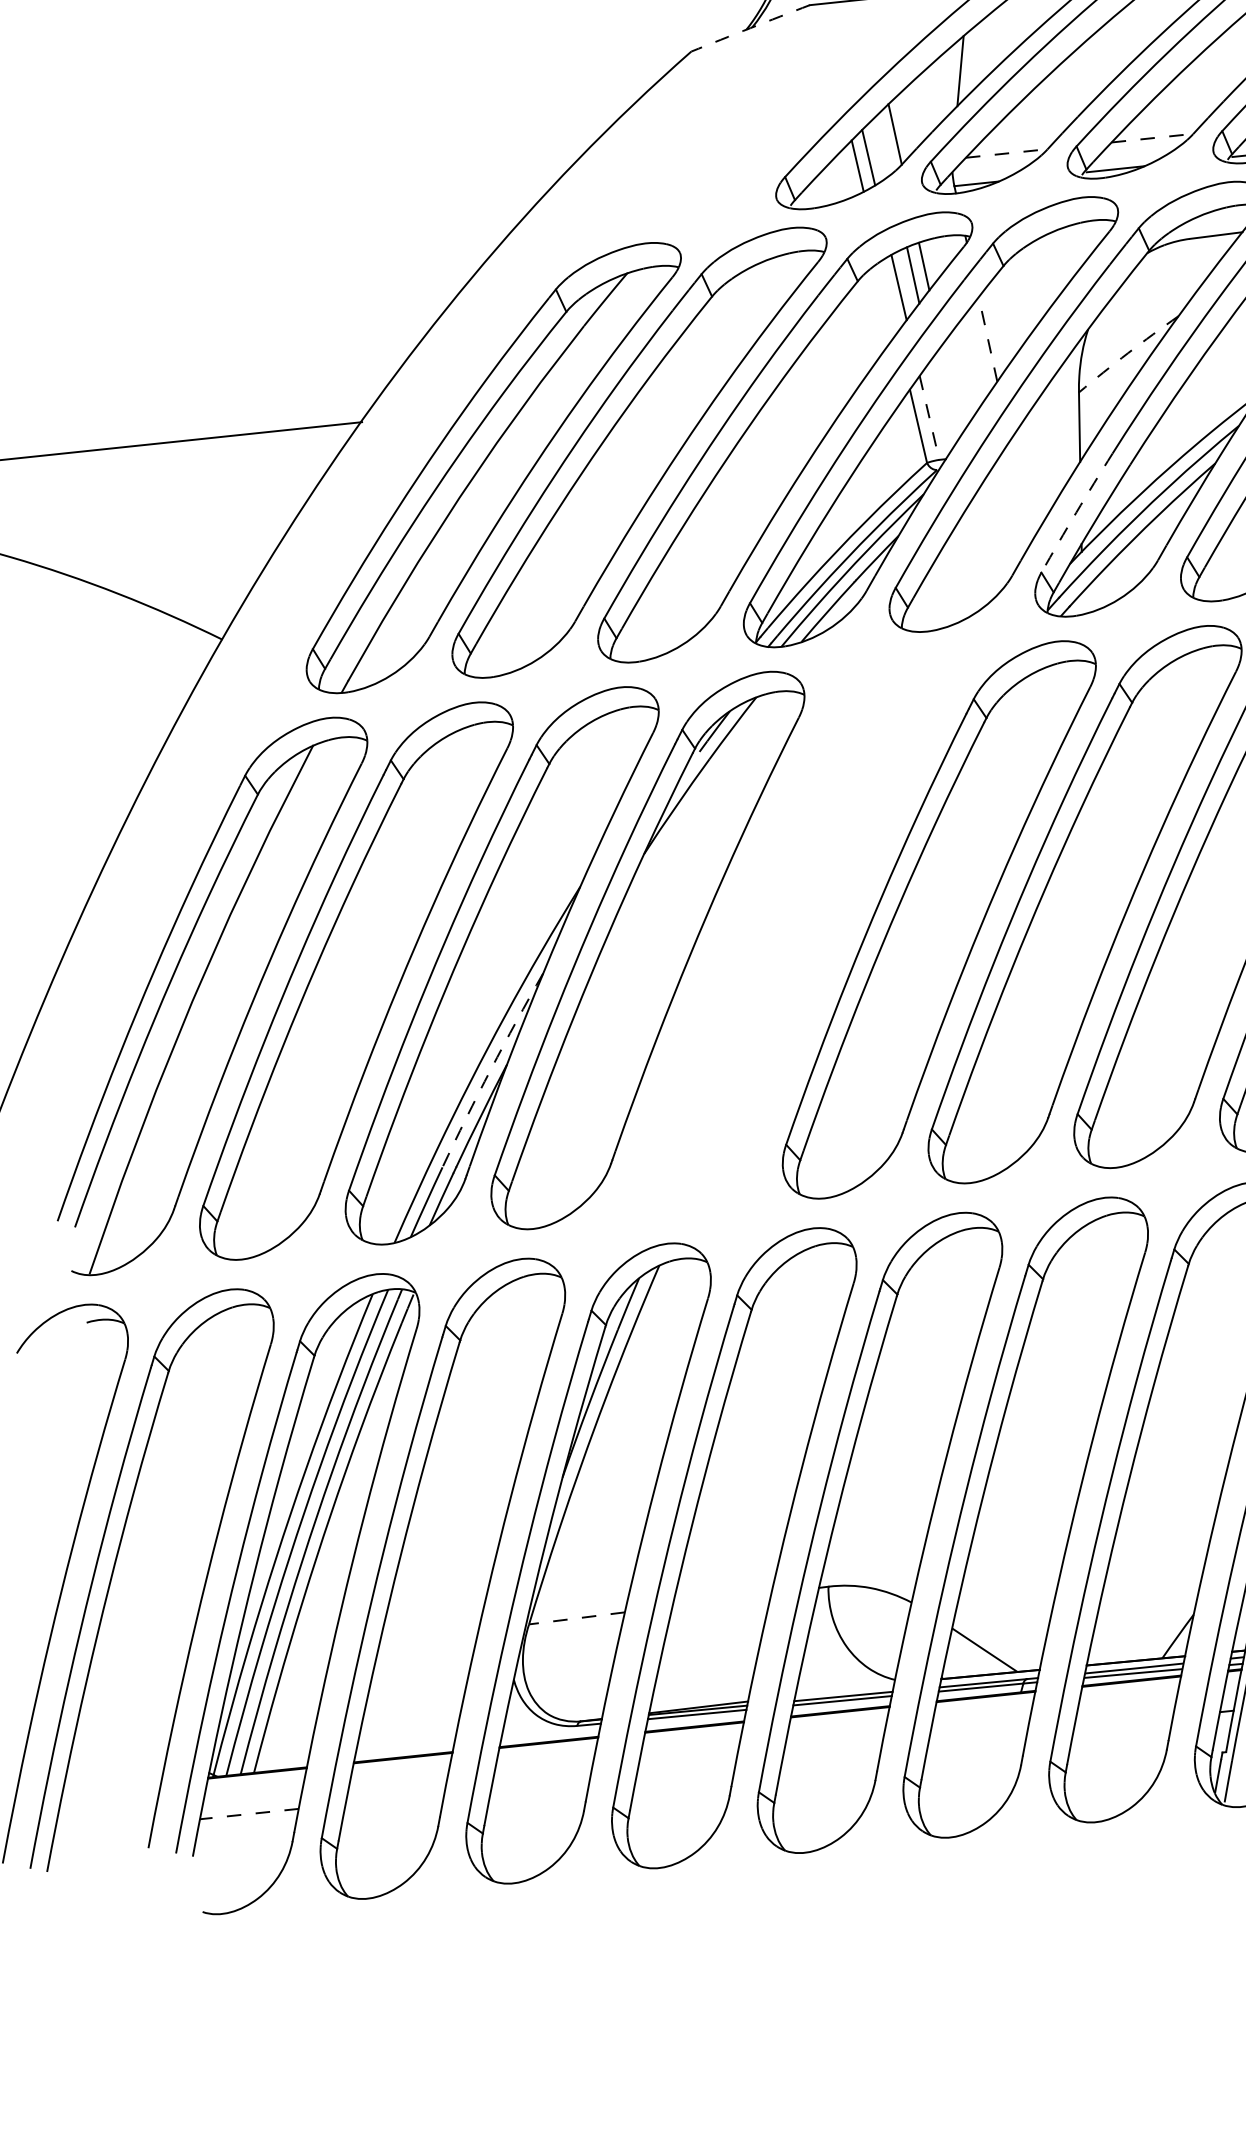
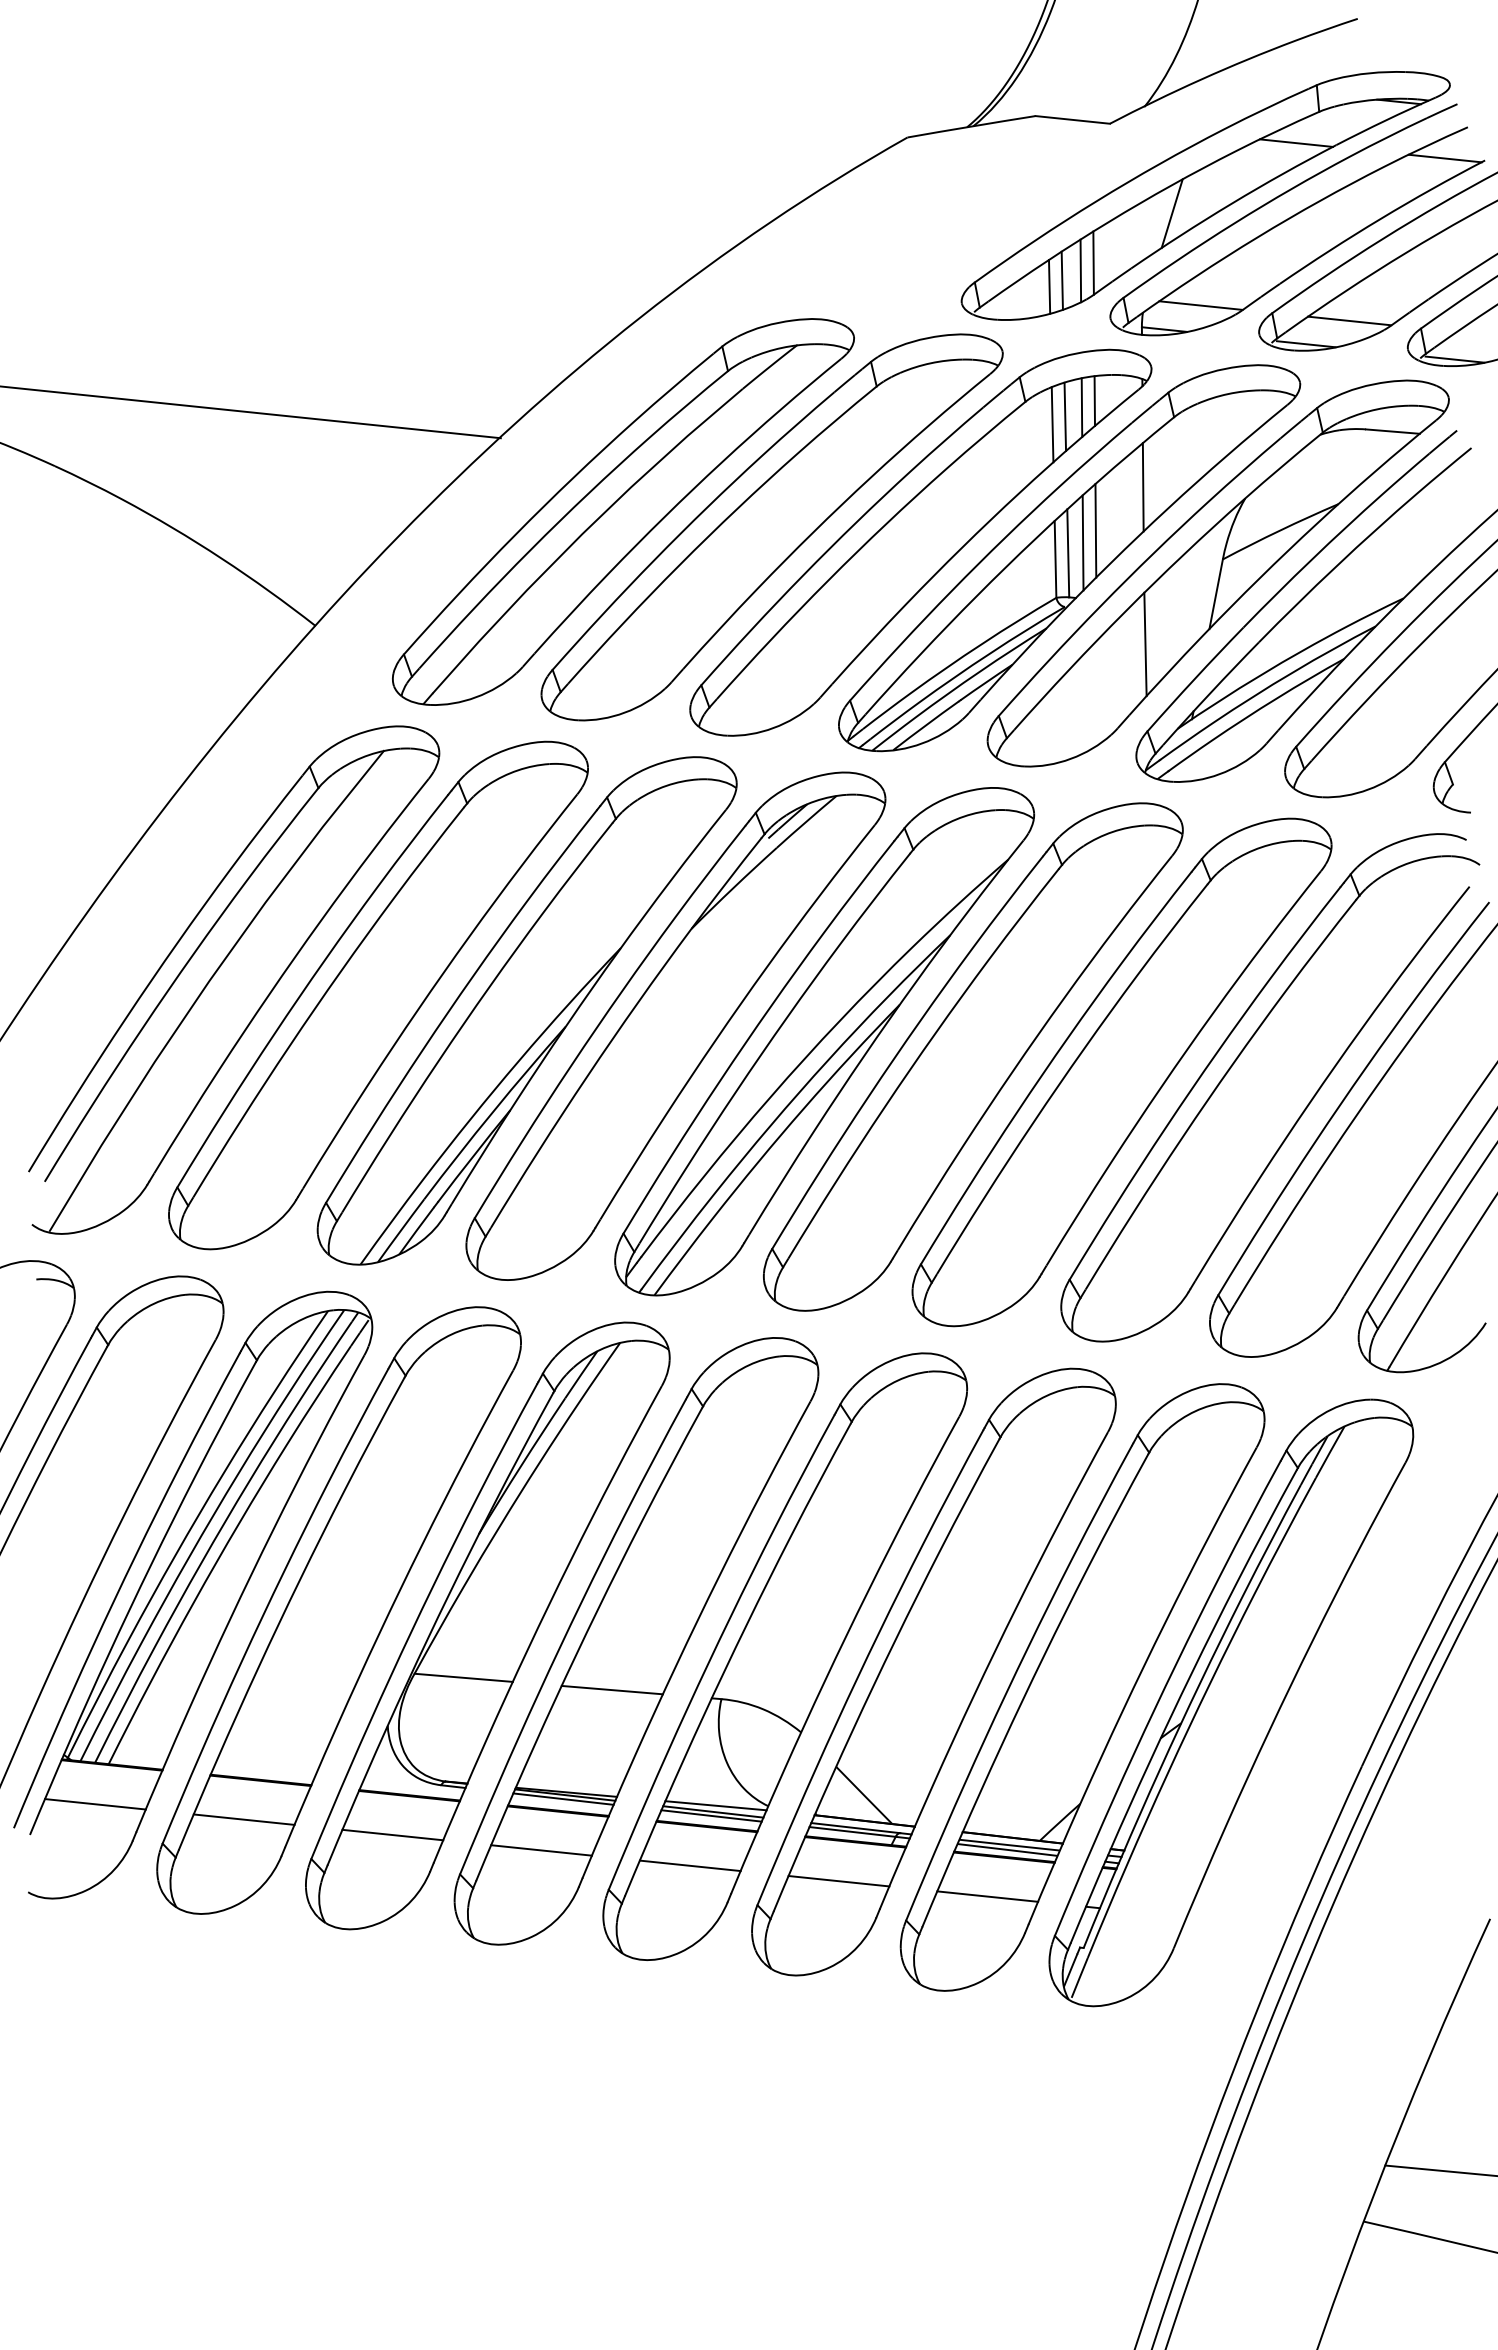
arc: (750, 28) -> (971, 126), dashed -> solid
line: (1152, 137) -> (1349, 320), dashed -> solid
line: (884, 144) -> (1080, 270), added
line: (1006, 153) -> (1200, 305), dashed -> solid
line: (888, 297) -> (1052, 424), added
line: (988, 338) -> (1143, 486), dashed -> solid
arc: (1128, 353) -> (1280, 530), dashed -> solid
line: (950, 390) -> (1095, 530), added
line: (940, 404) -> (1082, 542), added
line: (929, 417) -> (1068, 553), dashed -> solid
line: (1021, 489) -> (1145, 644), added
arc: (1075, 512) -> (1194, 678), dashed -> solid
part: (794, 935) -> (824, 1041), added
arc: (491, 1069) -> (493, 1111), dashed -> solid
line: (721, 1599) -> (611, 1689), added
line: (576, 1618) -> (463, 1677), dashed -> solid
line: (844, 1689) -> (715, 1805), added
line: (1123, 1722) -> (987, 1896), added
line: (977, 1737) -> (838, 1881), added
line: (831, 1752) -> (689, 1865), added
line: (686, 1768) -> (541, 1850), added
line: (540, 1783) -> (392, 1834), added
line: (394, 1798) -> (243, 1819), added
line: (249, 1814) -> (95, 1804), dashed -> solid

